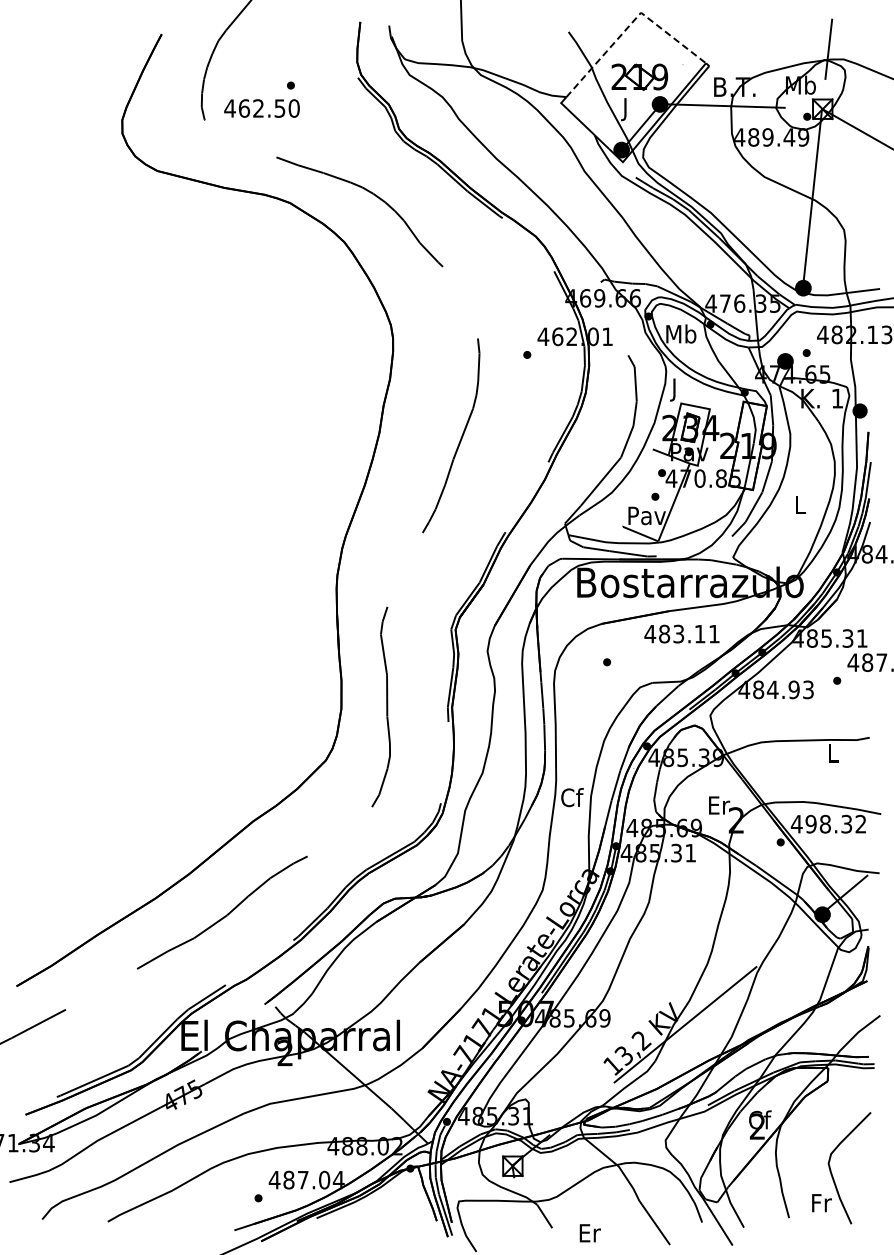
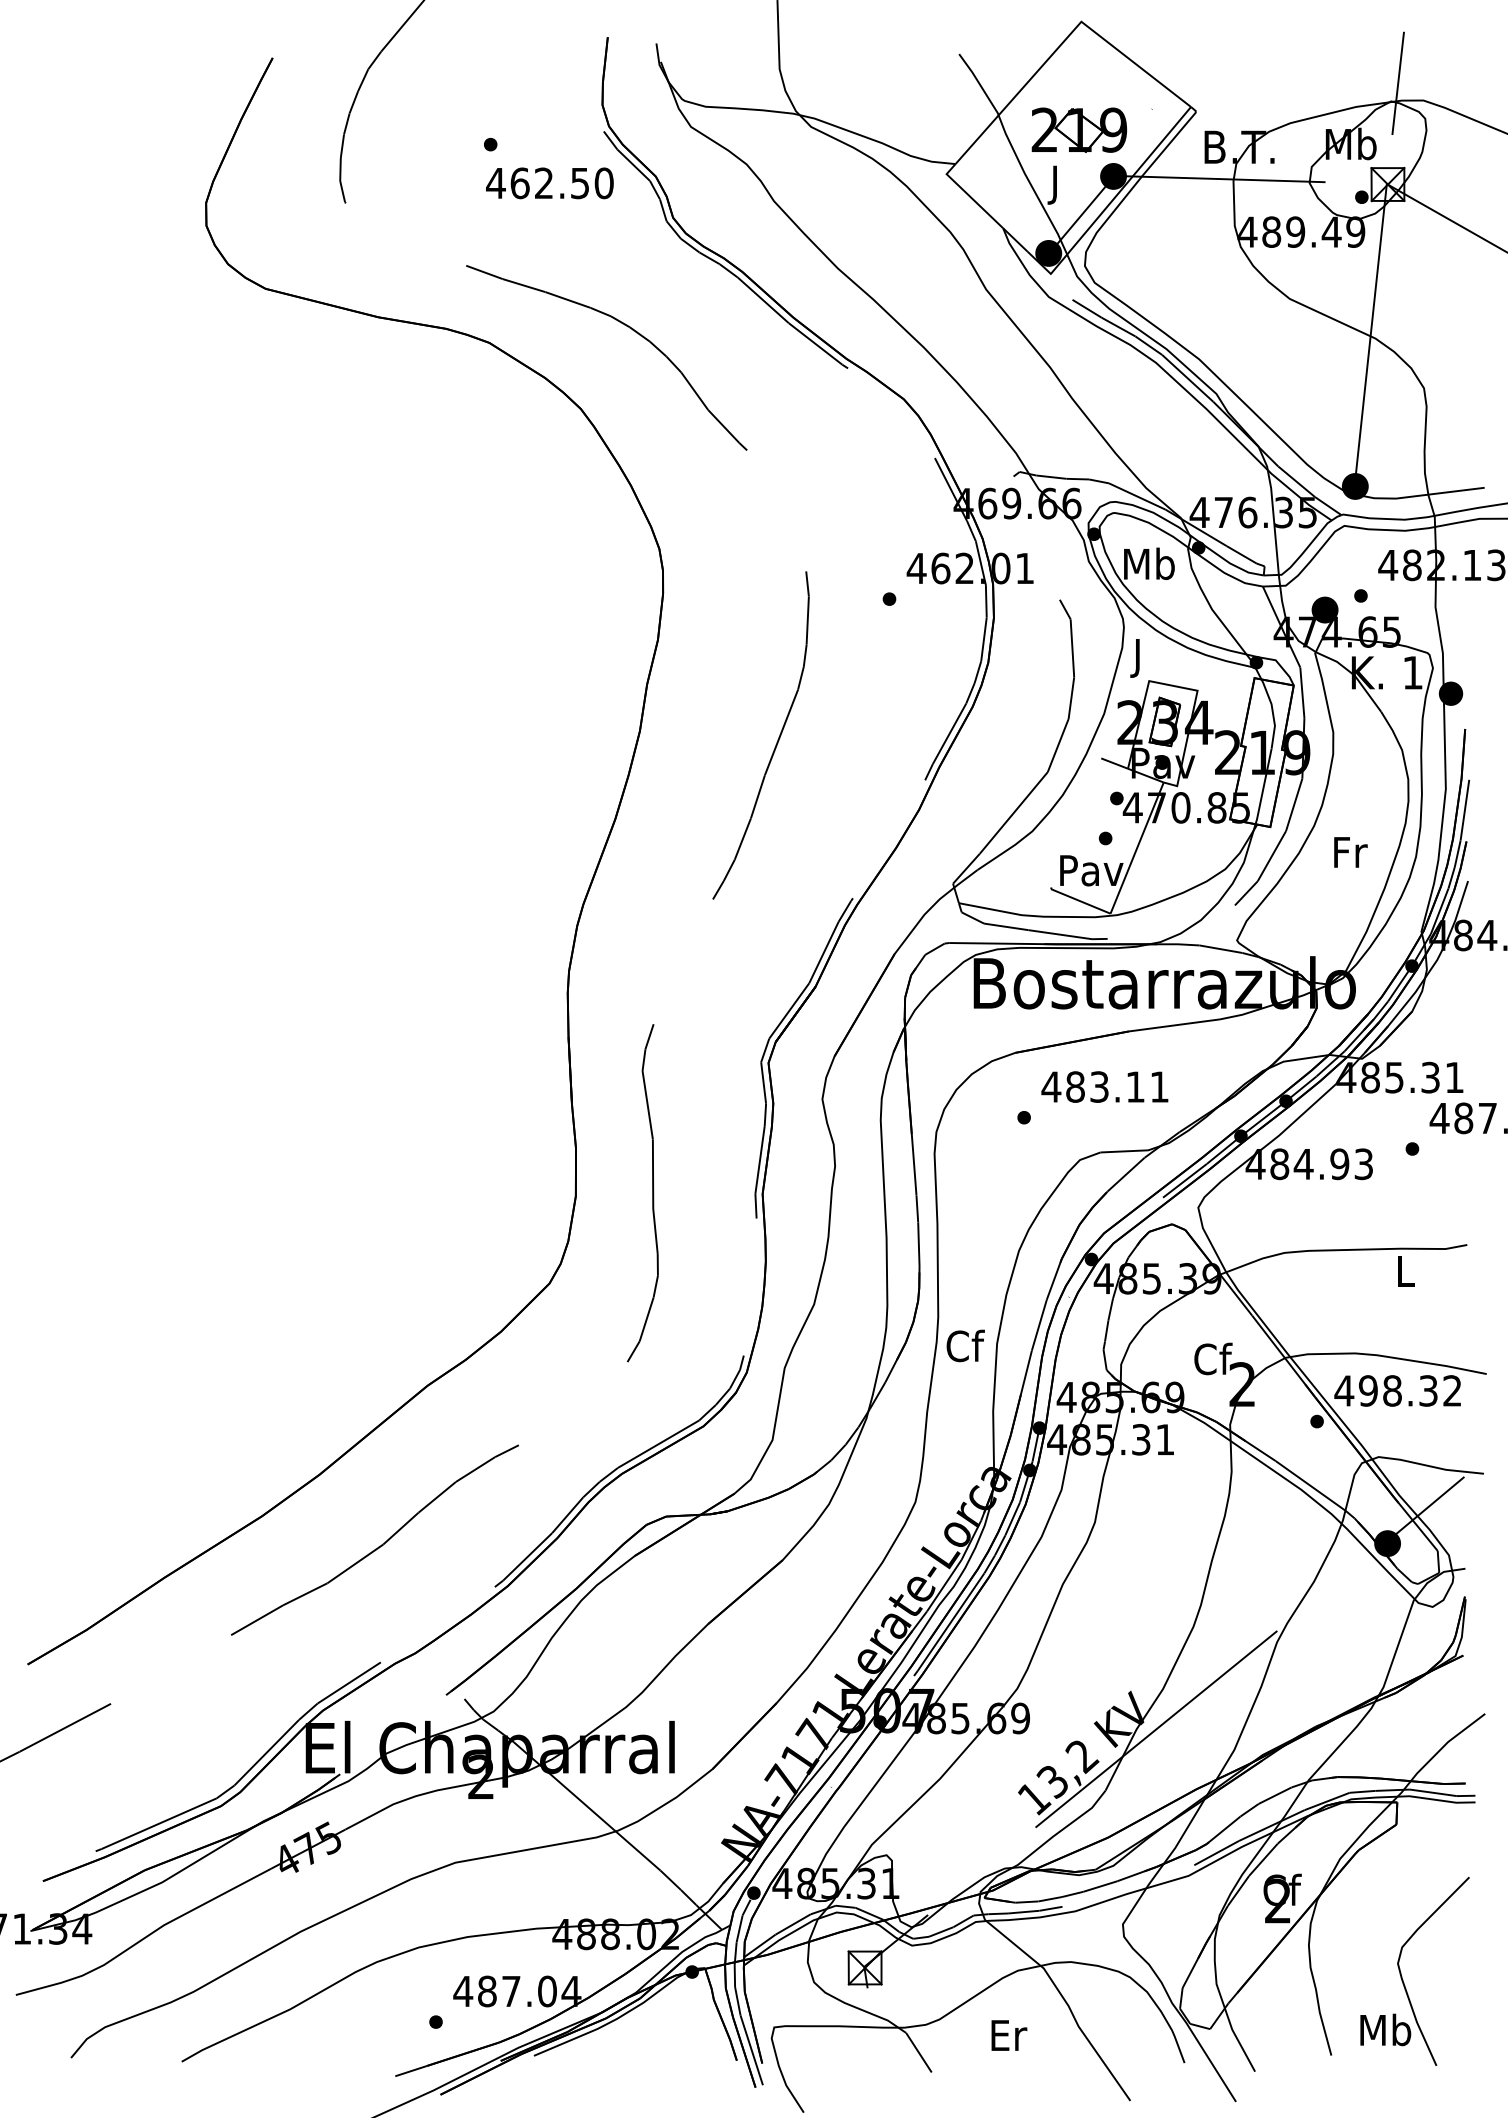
line: (631, 23) -> (1065, 39), dashed -> solid
text: (261, 108) -> (548, 183), moved
text: (800, 505) -> (1350, 853), L -> Fr
text: (681, 633) -> (1104, 1085), moved
text: (719, 804) -> (1213, 1357), Er -> Cf
text: (821, 1202) -> (1385, 2029), Fr -> Mb
text: (589, 1233) -> (1007, 2035), moved

